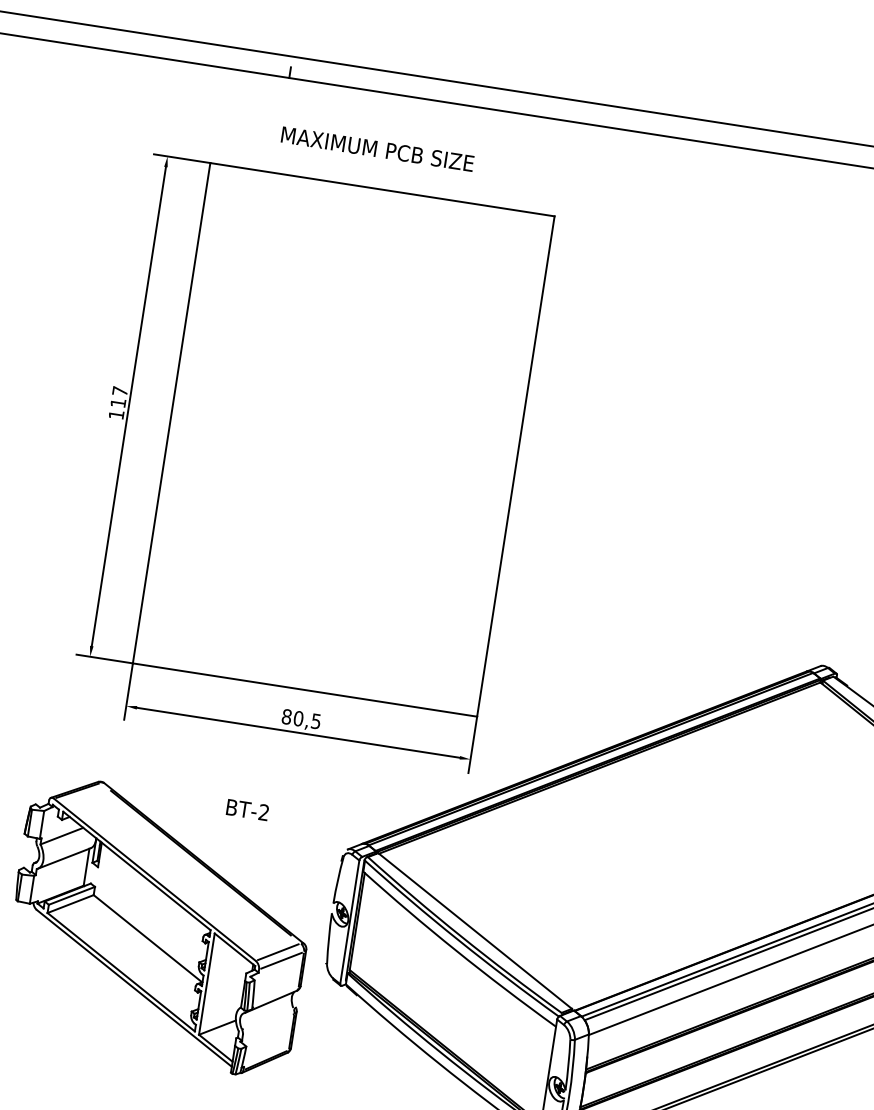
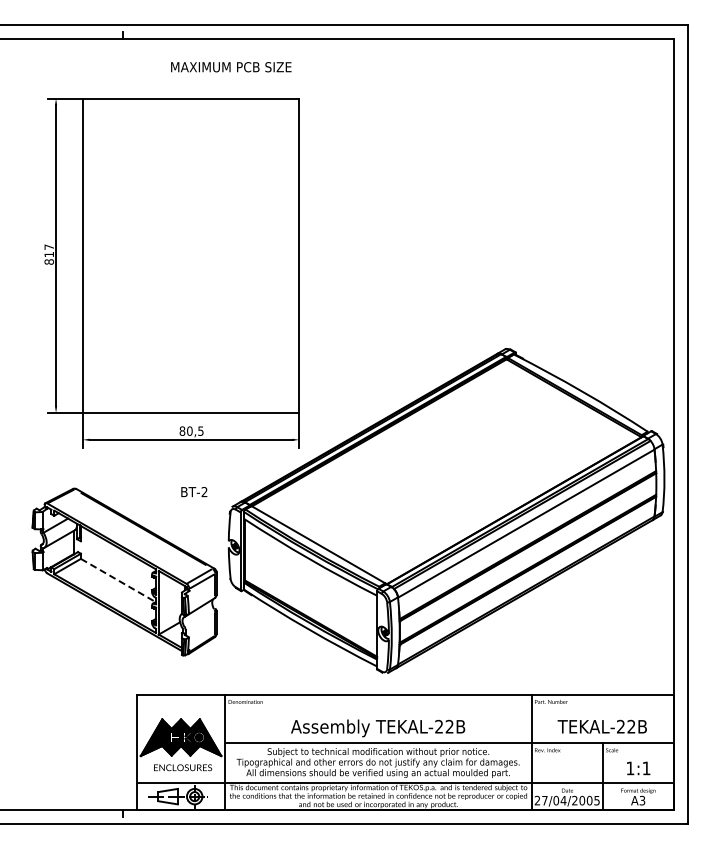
text: (377, 149) -> (231, 67), moved
text: (115, 413) -> (48, 261), 117 -> 817
text: (247, 810) -> (194, 492), moved
line: (148, 938) -> (118, 580), solid -> dashed

